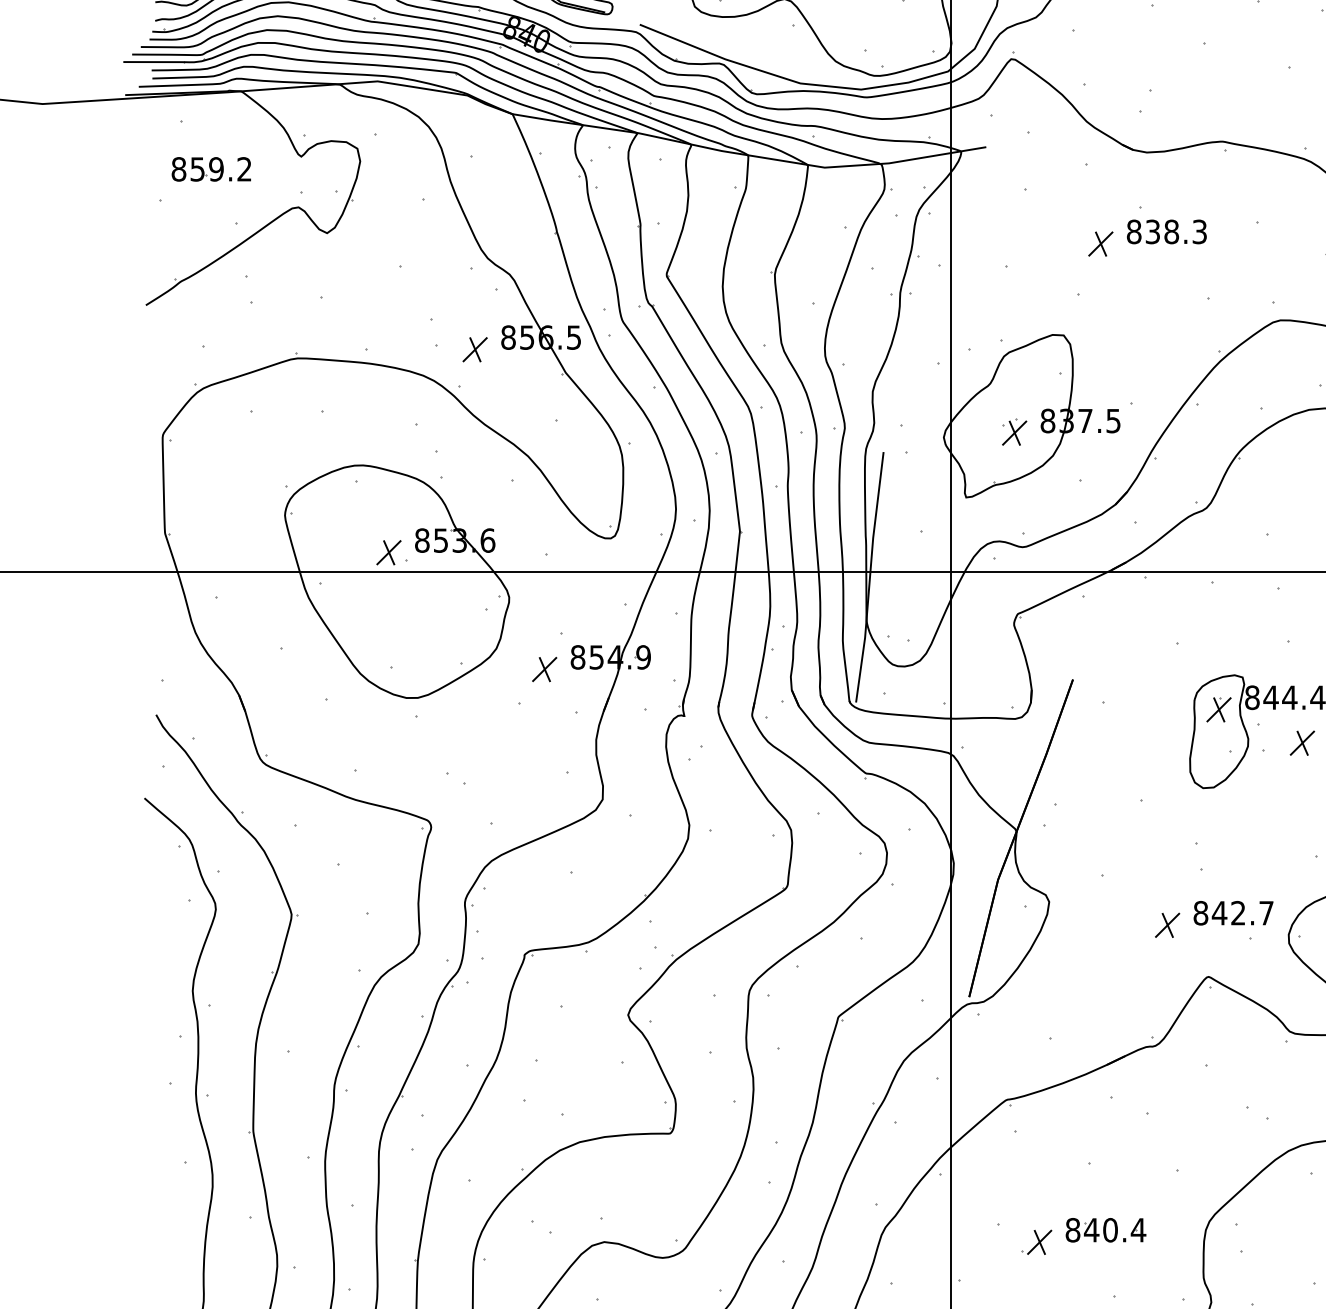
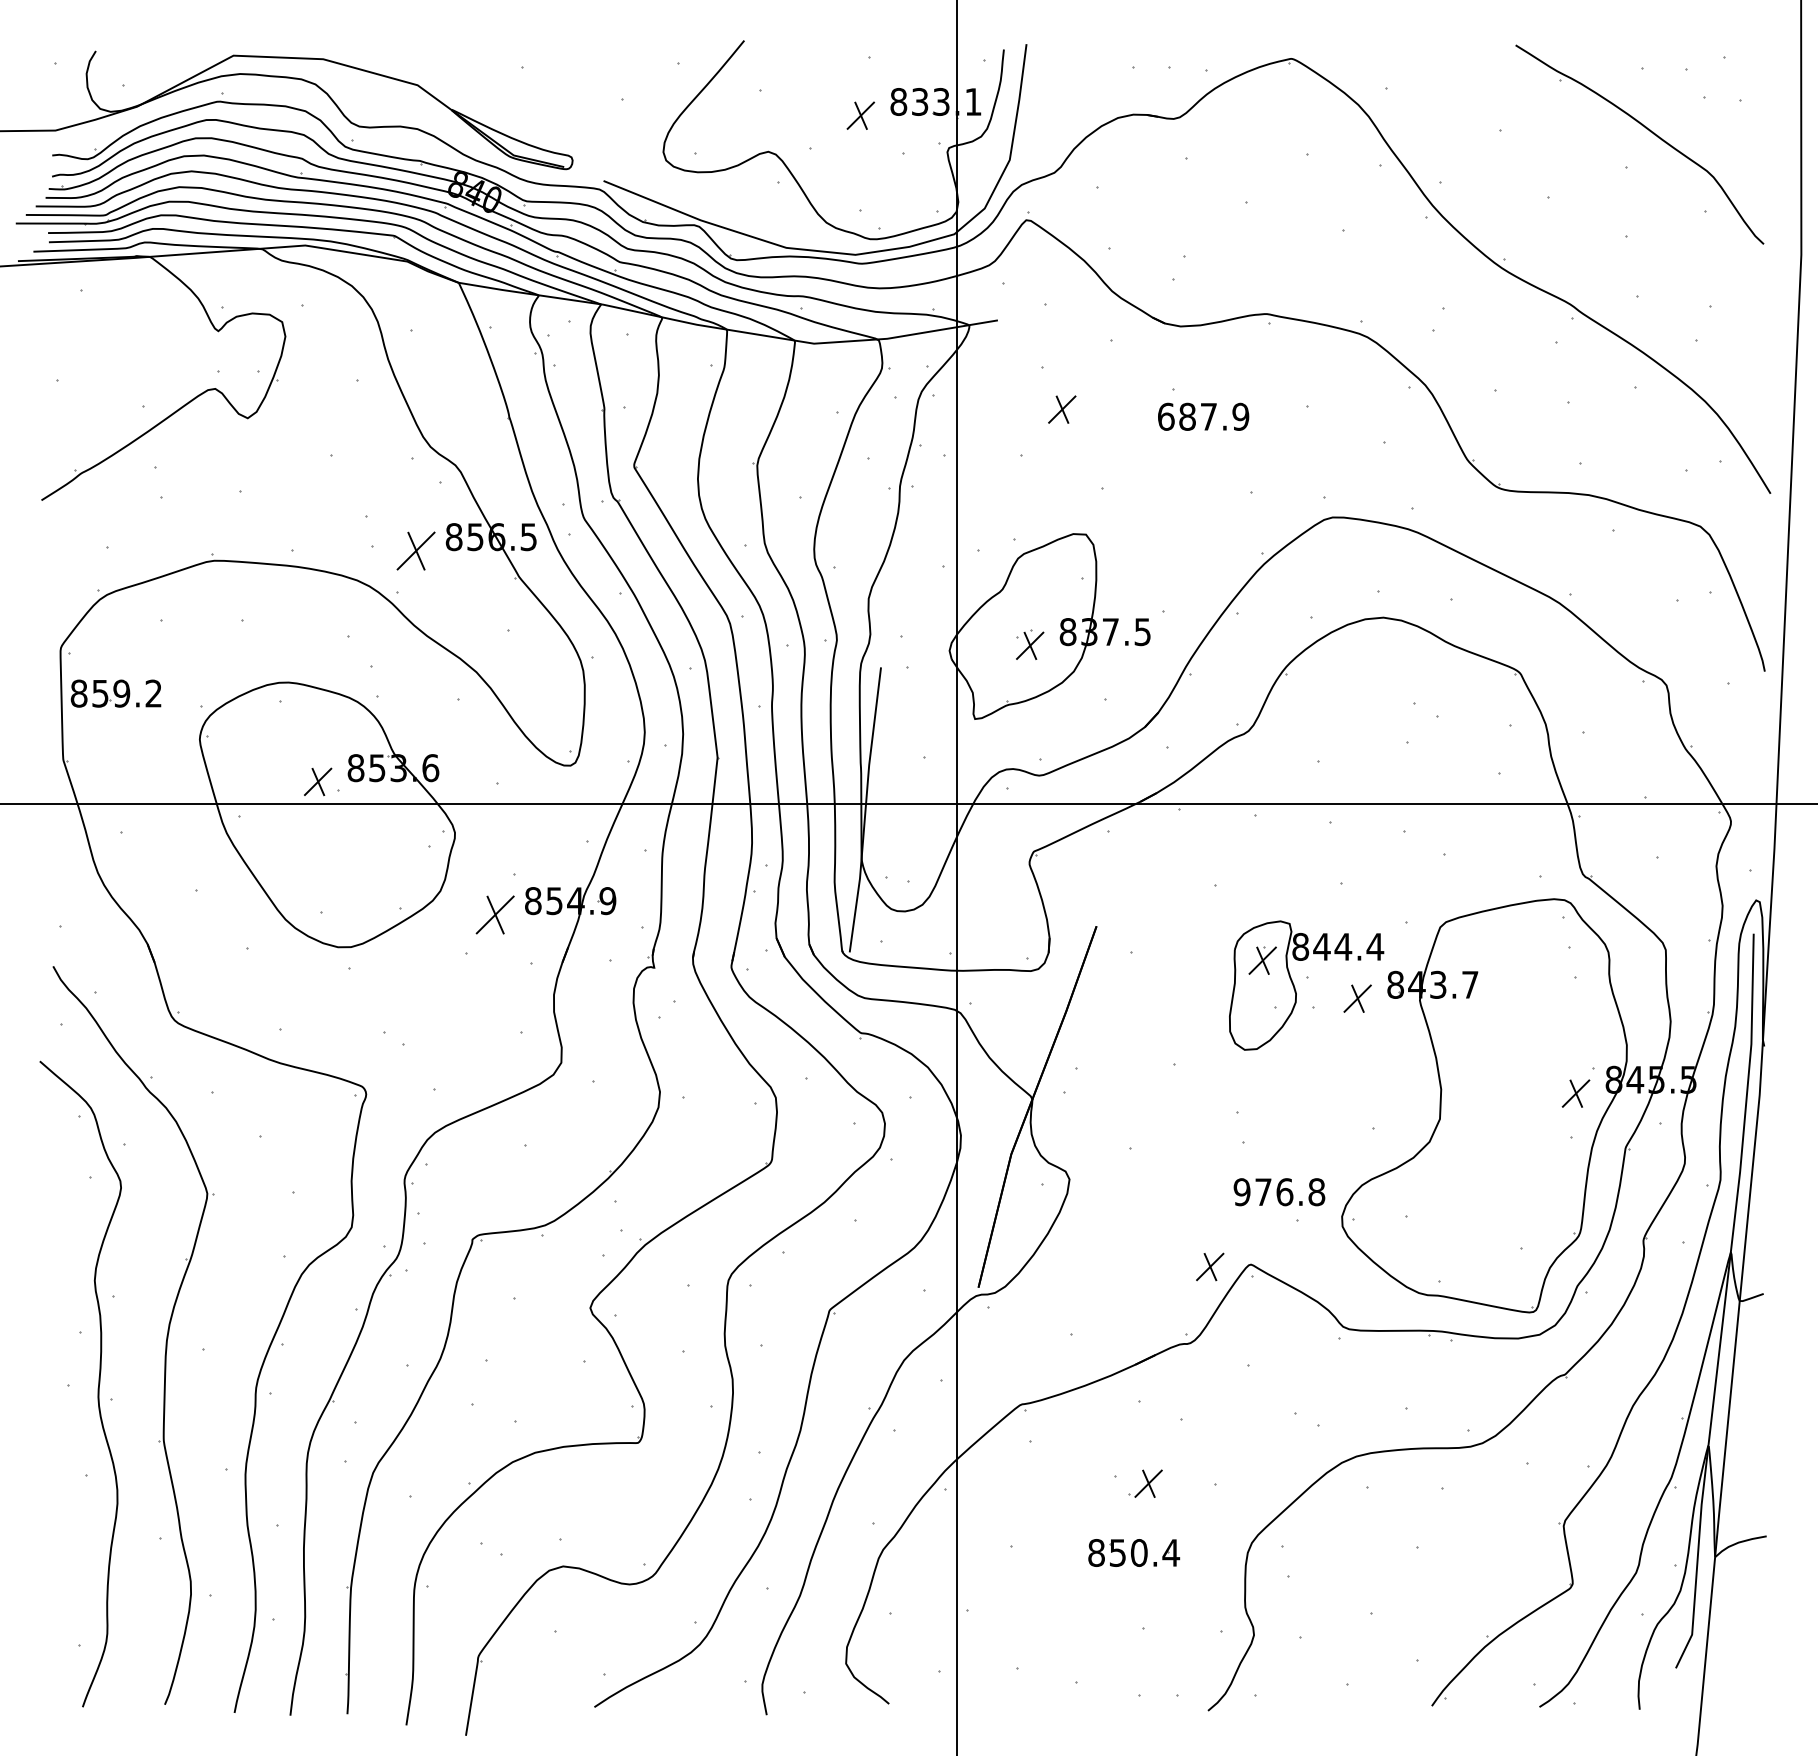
part: (210, 169) -> (115, 693), moved
text: (1166, 231) -> (1203, 416), 838.3 -> 687.9
part: (1101, 243) -> (1062, 409), moved
part: (475, 349) -> (416, 550), size x1.4
part: (544, 669) -> (495, 914), size x1.4
text: (1233, 913) -> (1279, 1192), 842.7 -> 976.8
part: (1167, 924) -> (1210, 1266), moved
text: (1091, 1229) -> (1117, 1552), 840.4 -> 850.4
part: (1036, 1242) -> (1145, 1483), moved

